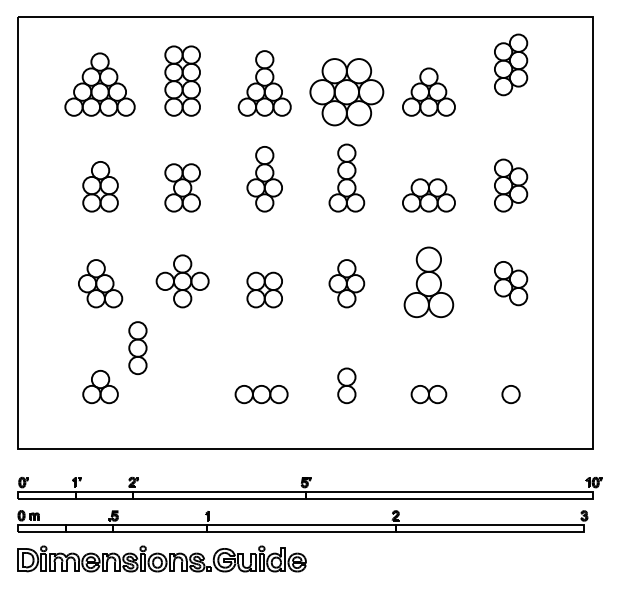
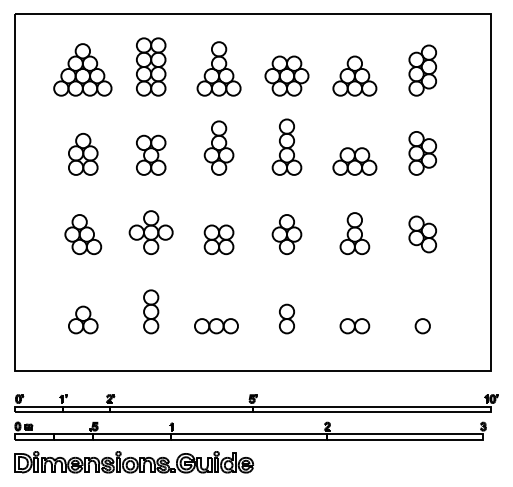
part: (510, 64) -> (422, 70), moved
part: (346, 91) -> (286, 75), size x0.71
part: (428, 282) -> (354, 233), size x0.71
part: (138, 347) -> (151, 311), moved

